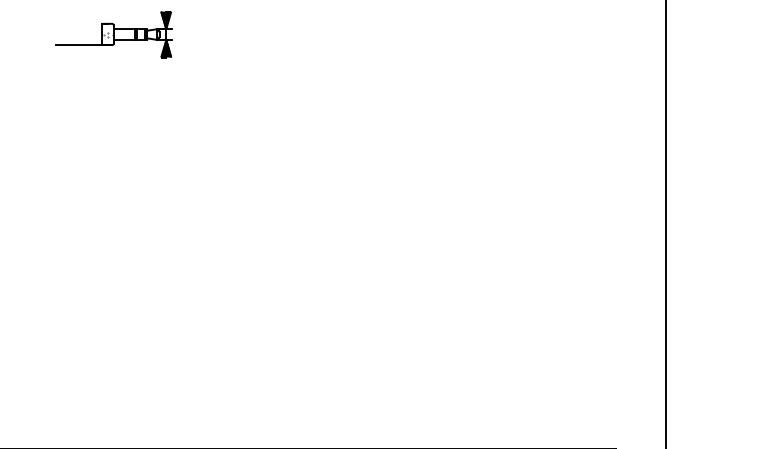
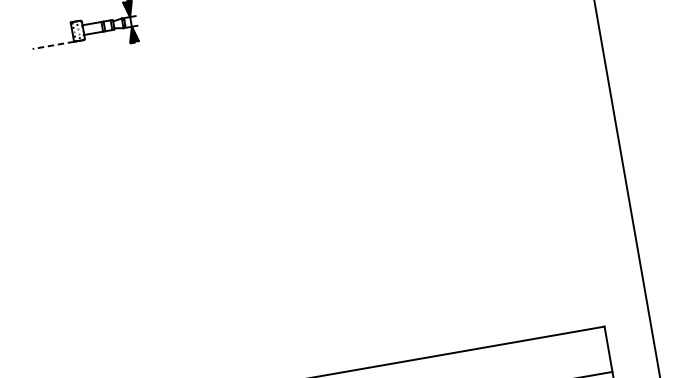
line: (78, 45) -> (53, 45), solid -> dashed

